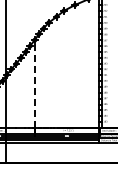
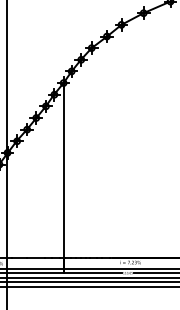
line: (34, 84) -> (63, 171), dashed -> solid

